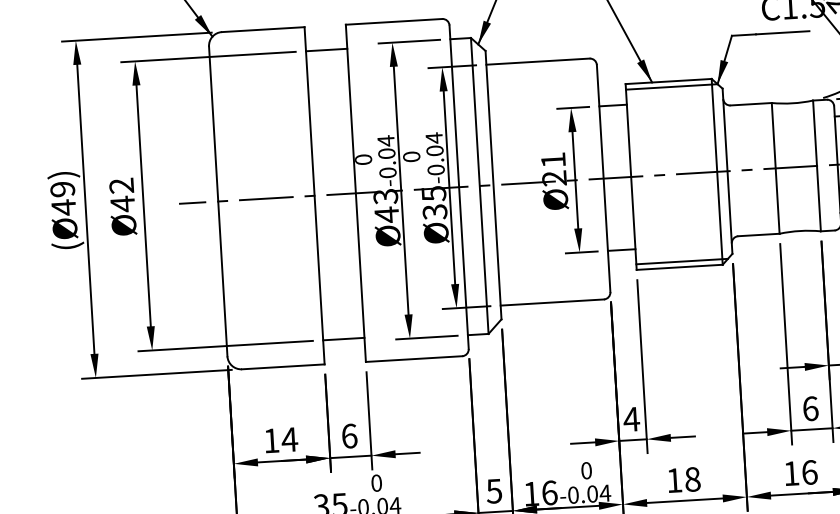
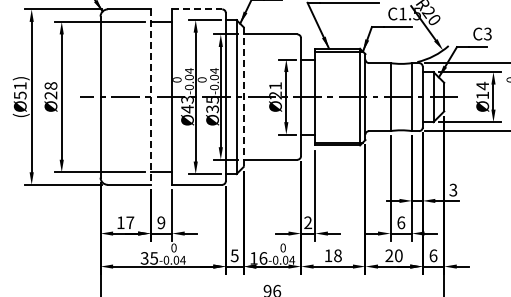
line: (394, 22) -> (197, 9), solid -> dashed
line: (493, 185) -> (243, 97), solid -> dashed
text: (121, 194) -> (50, 90), Ø42 -> Ø28
line: (314, 196) -> (150, 97), solid -> dashed
text: (61, 198) -> (19, 90), (Ø49) -> (Ø51)
text: (630, 418) -> (307, 222), 4 -> 2
text: (349, 435) -> (161, 222), 6 -> 9
text: (290, 439) -> (130, 222), 14 -> 17
text: (799, 472) -> (393, 255), 16 -> 20

